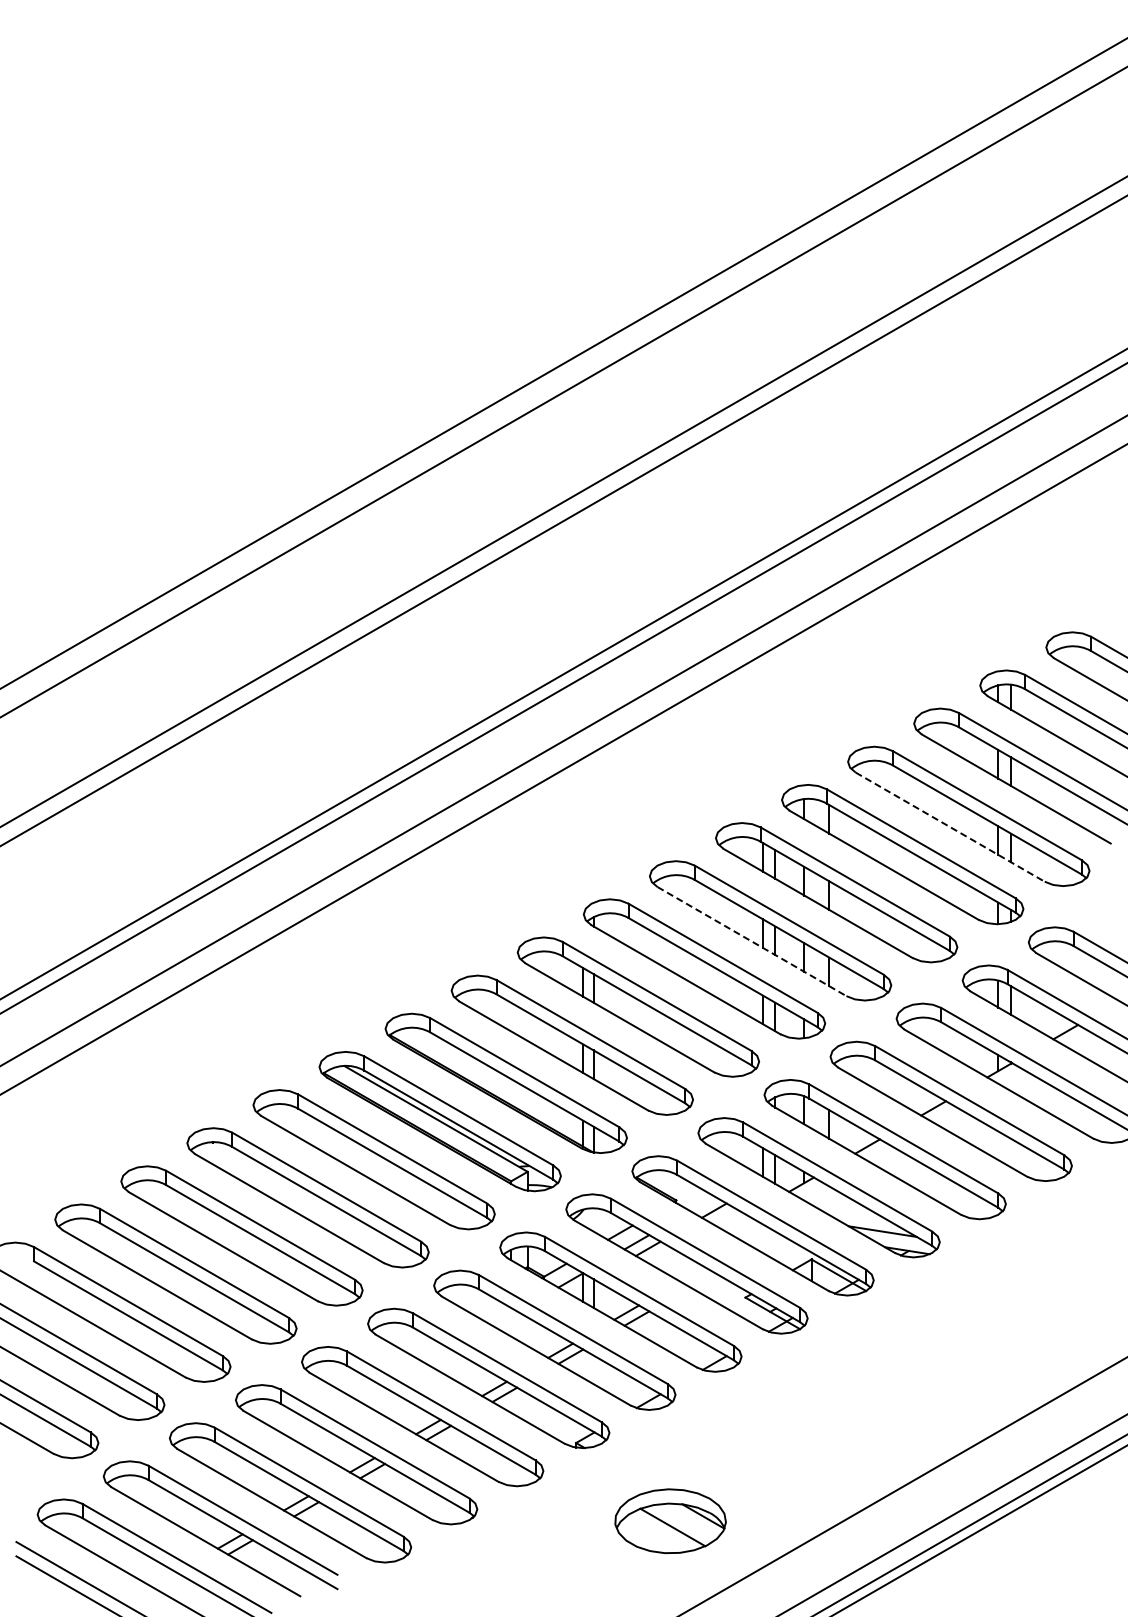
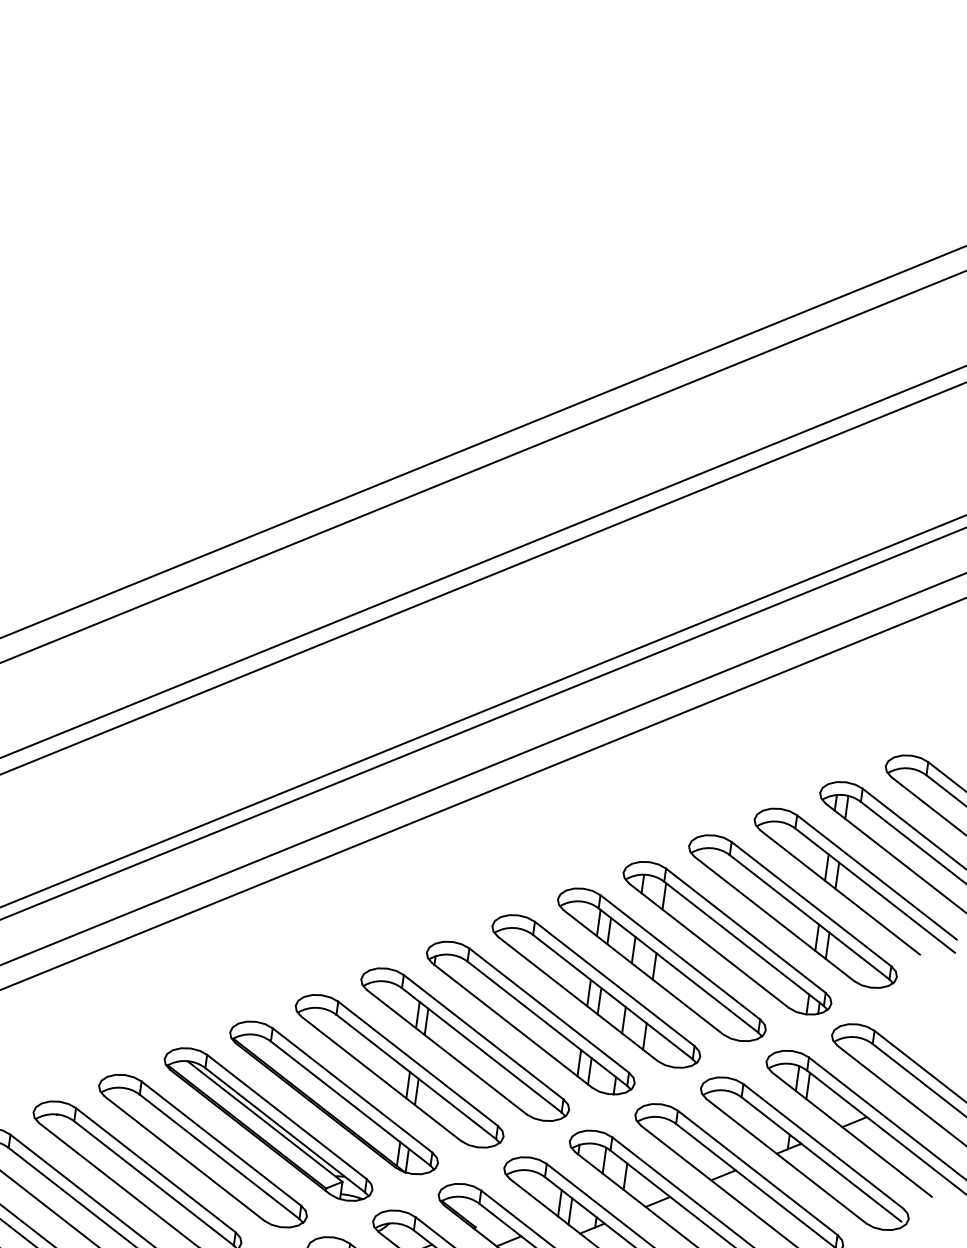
line: (950, 827) -> (774, 919), dashed -> solid
line: (752, 941) -> (578, 998), dashed -> solid

